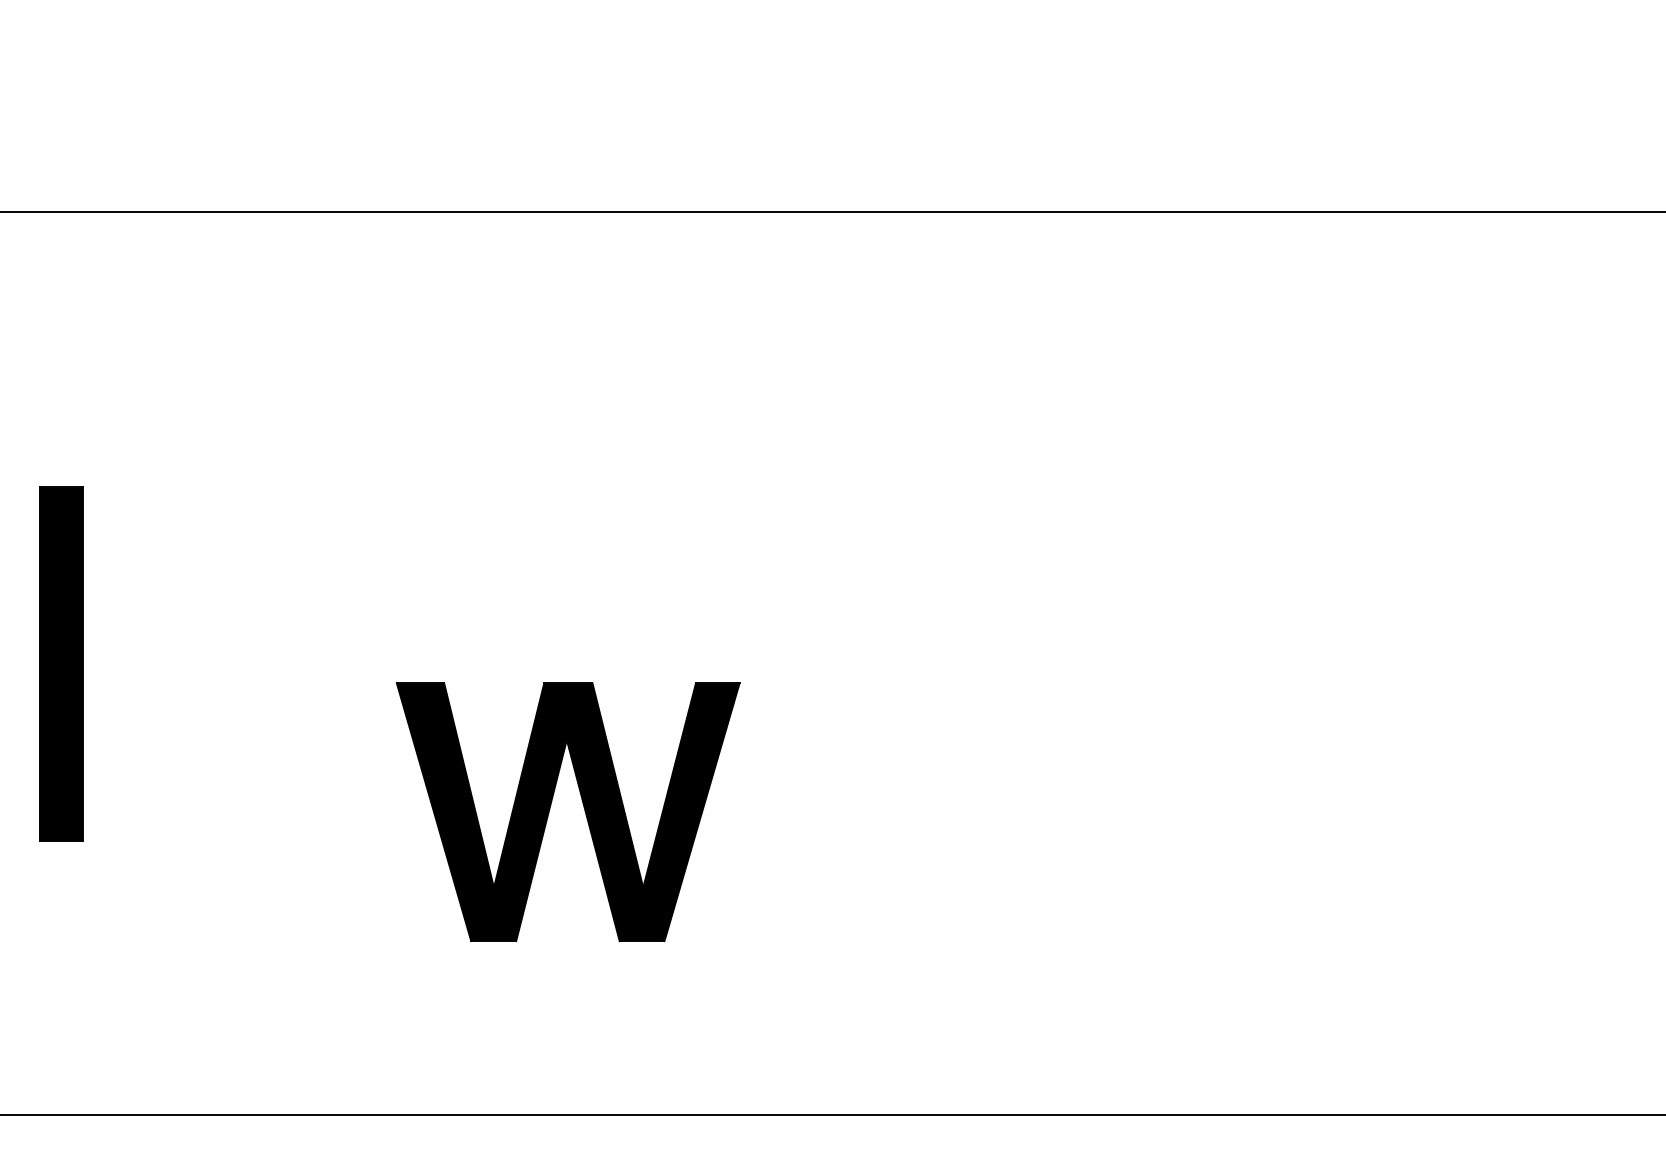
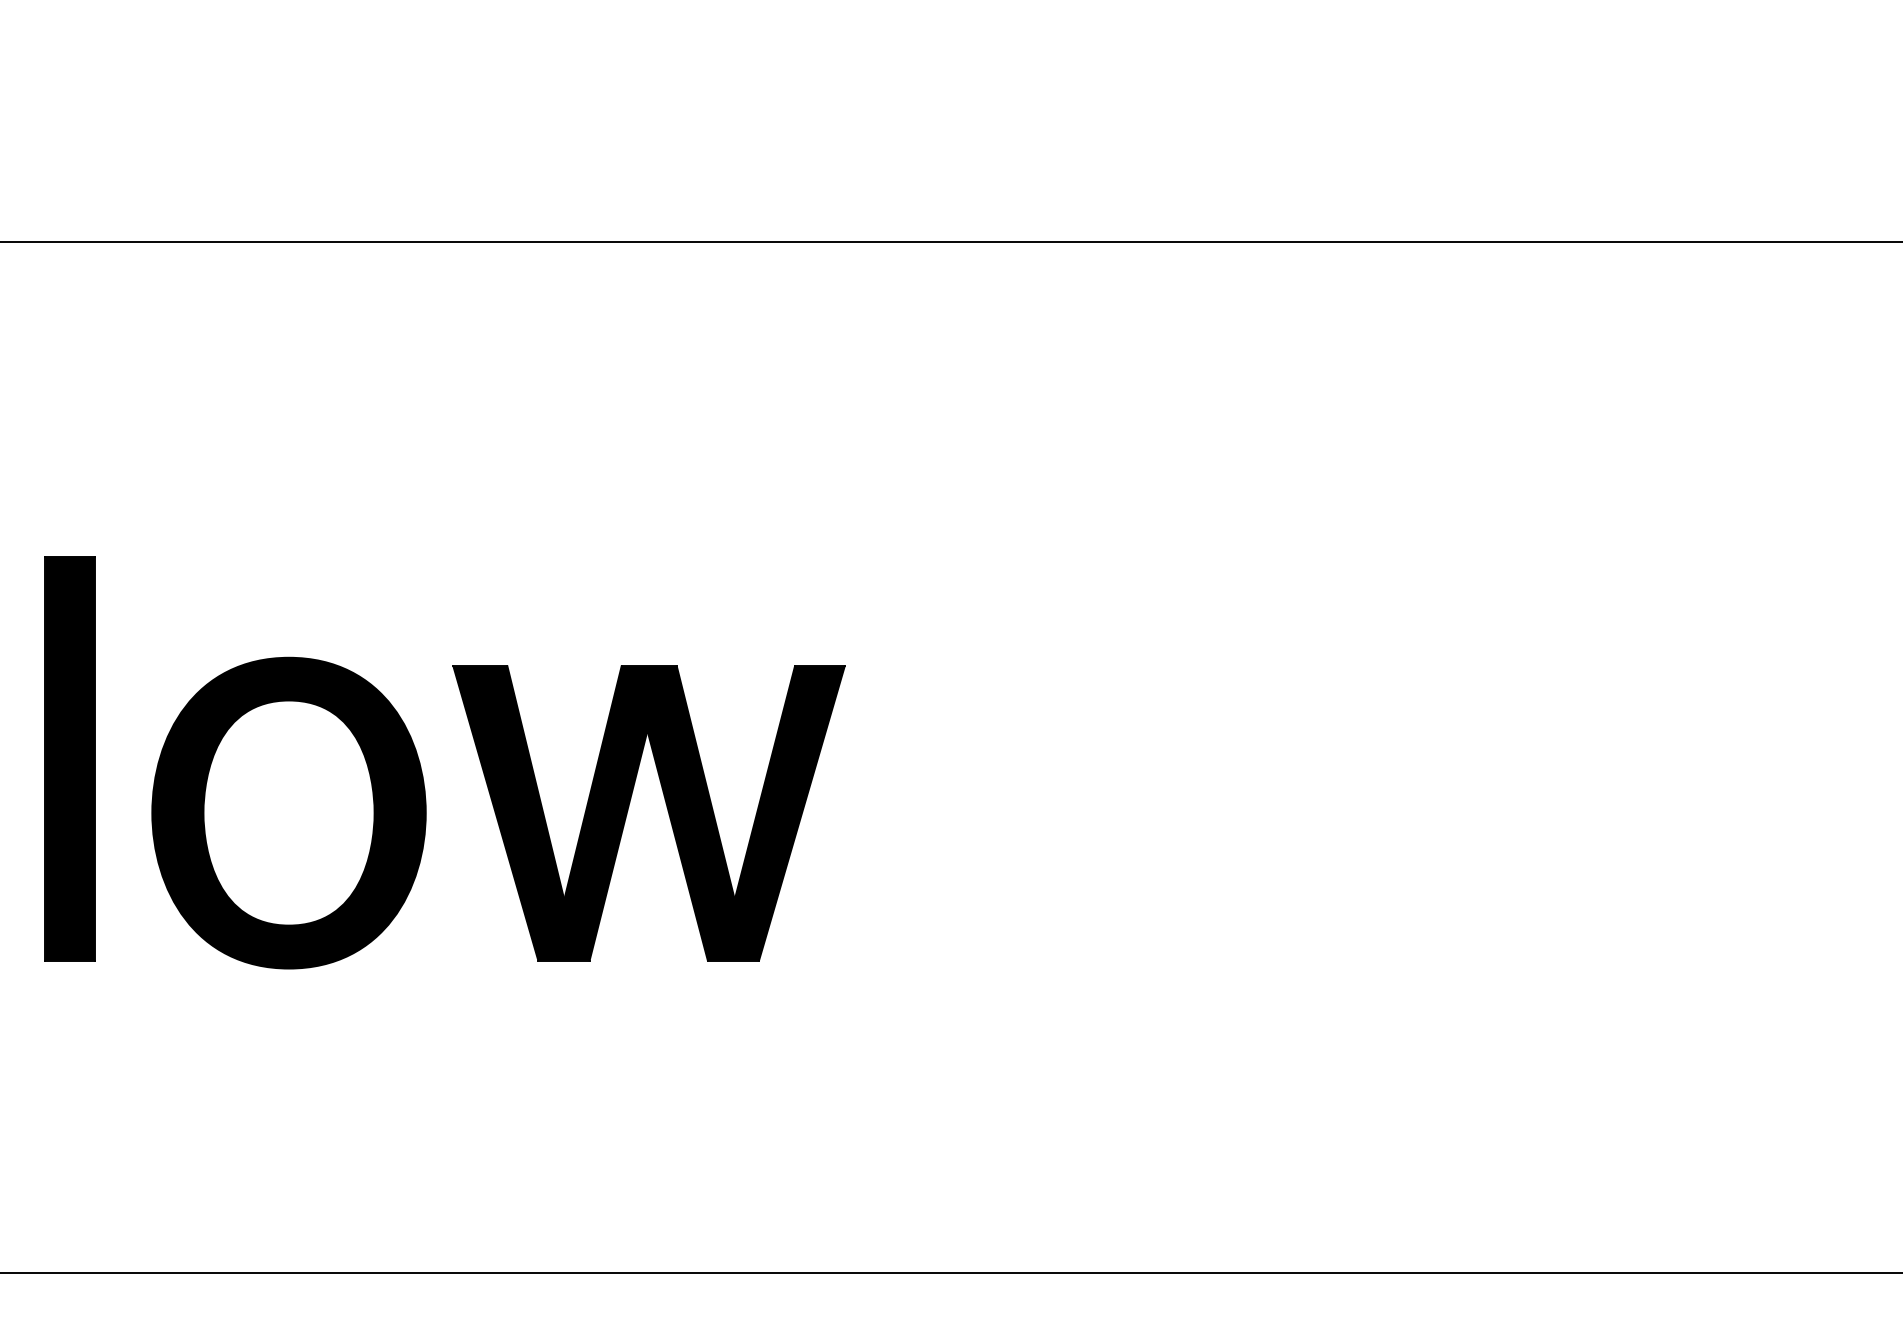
part: (252, 711) -> (288, 812), added
part: (583, 807) -> (666, 807), moved

